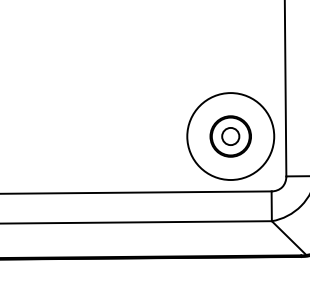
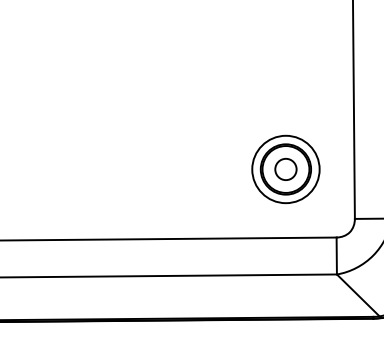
circle: (230, 136) -> (285, 169), size x0.62

